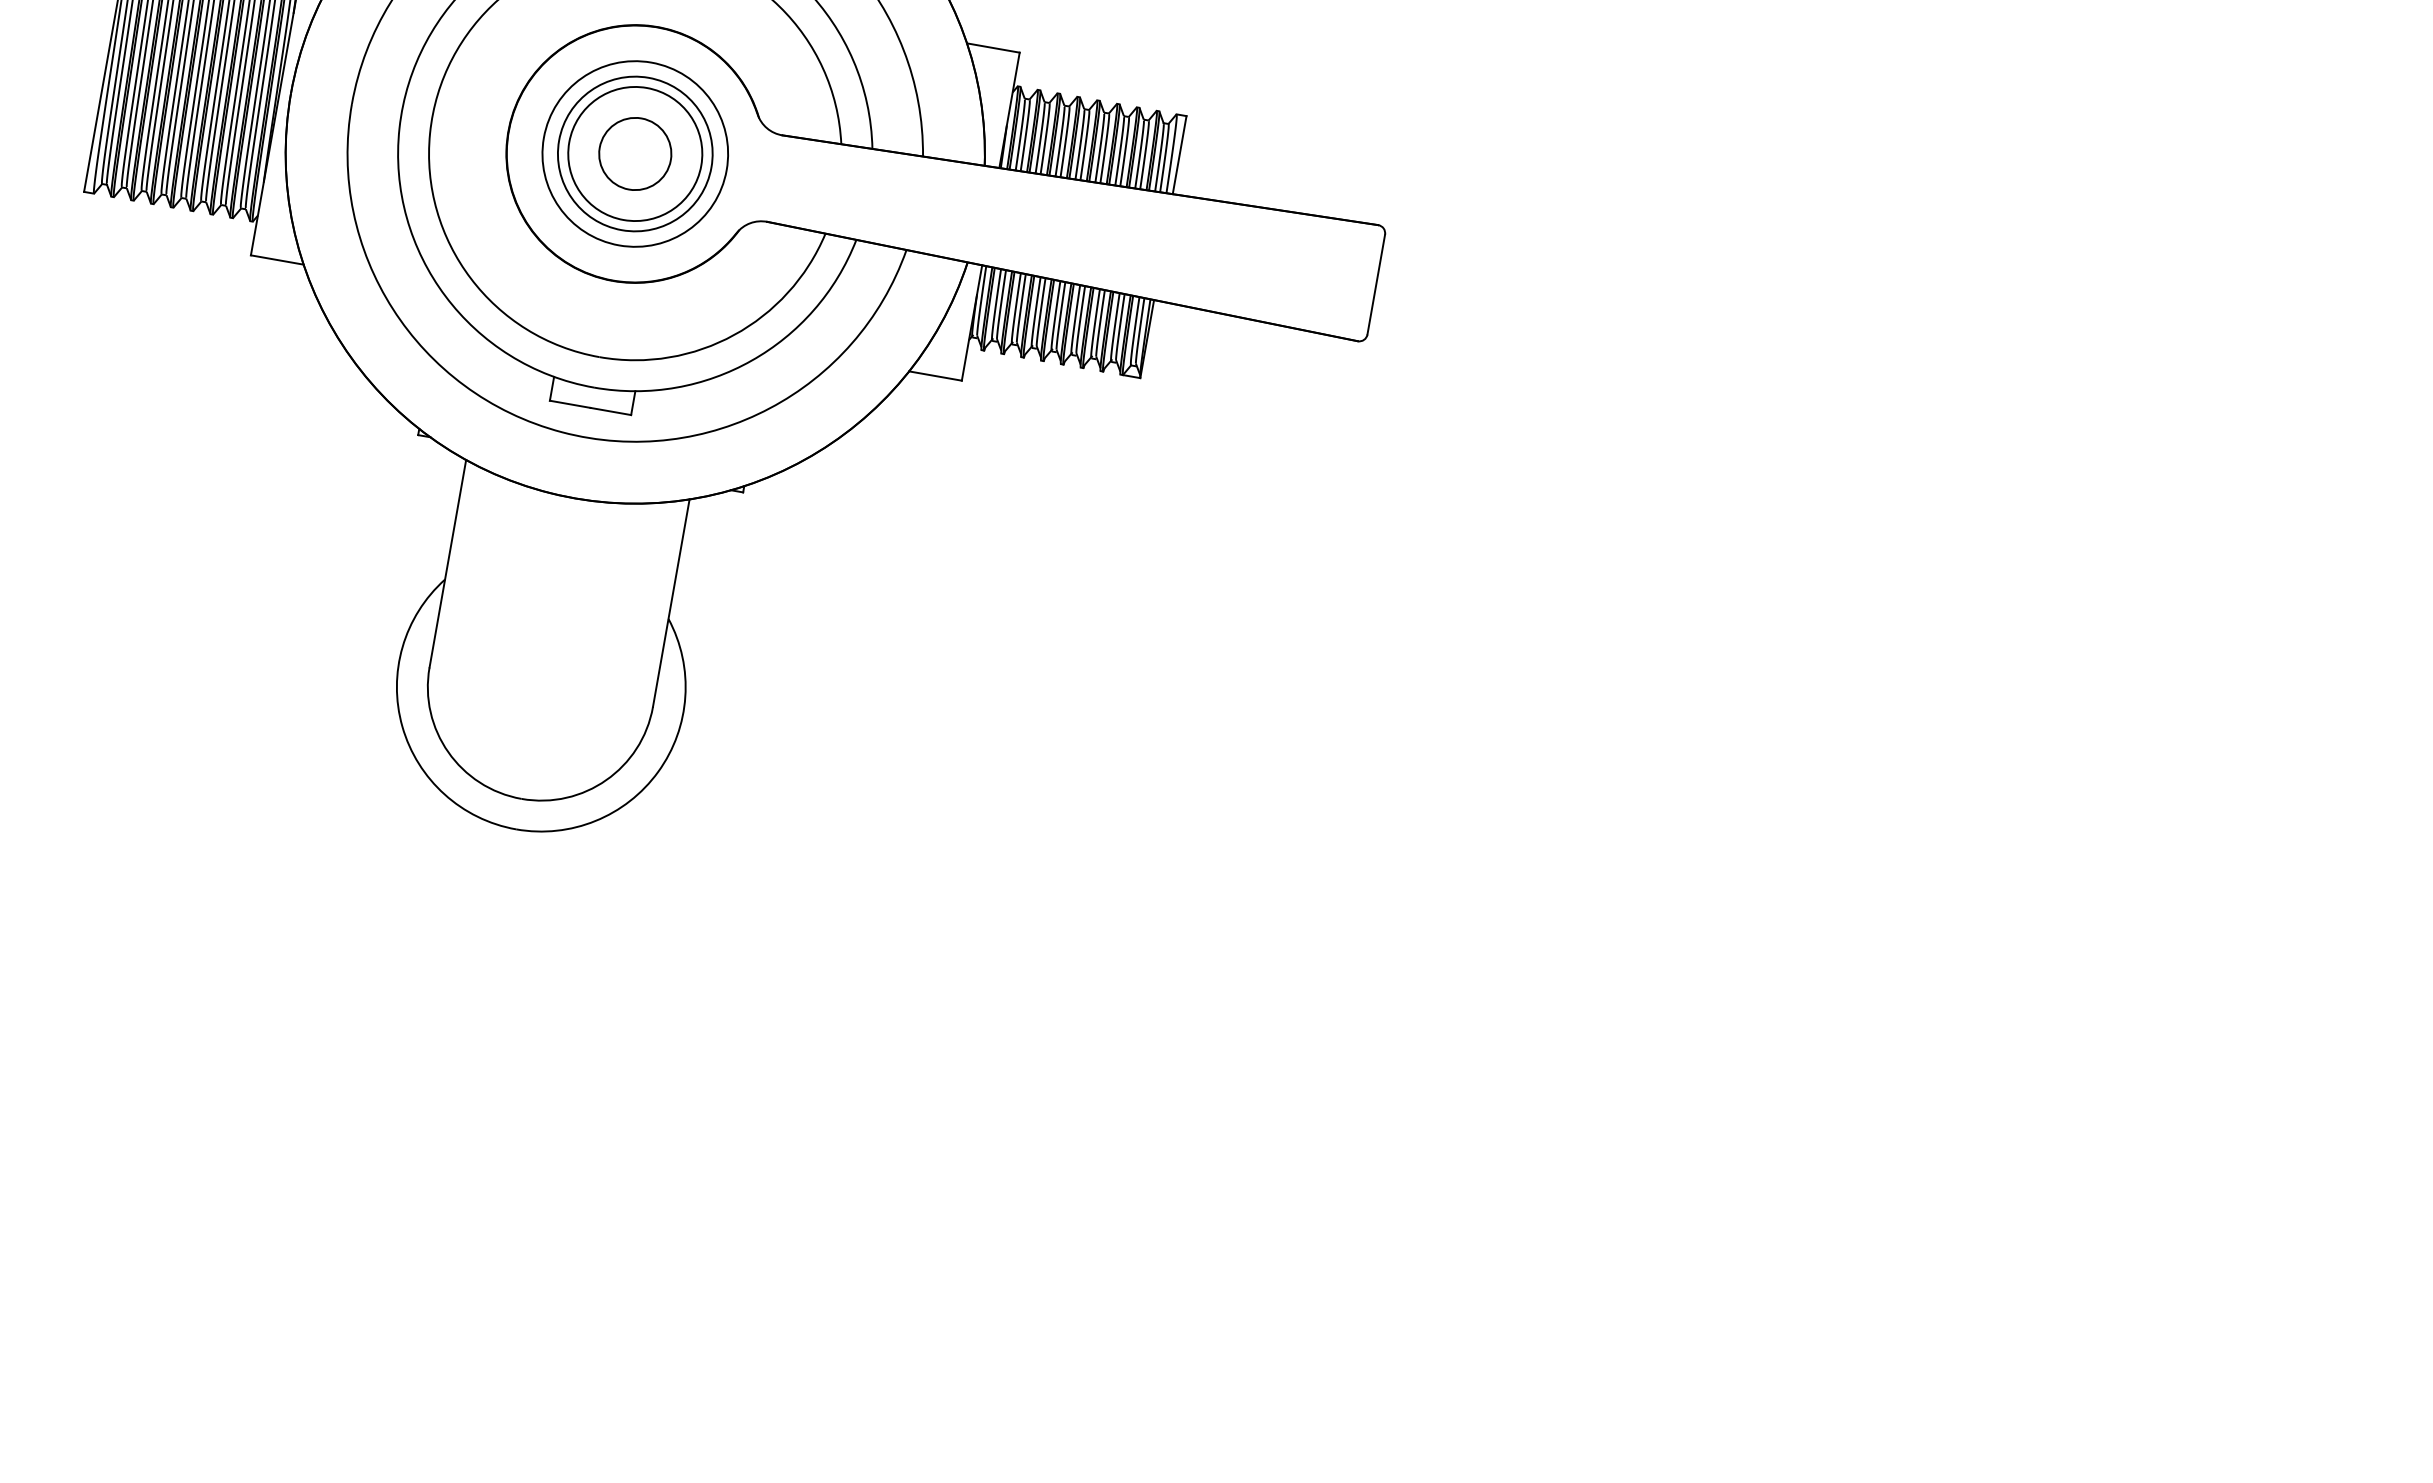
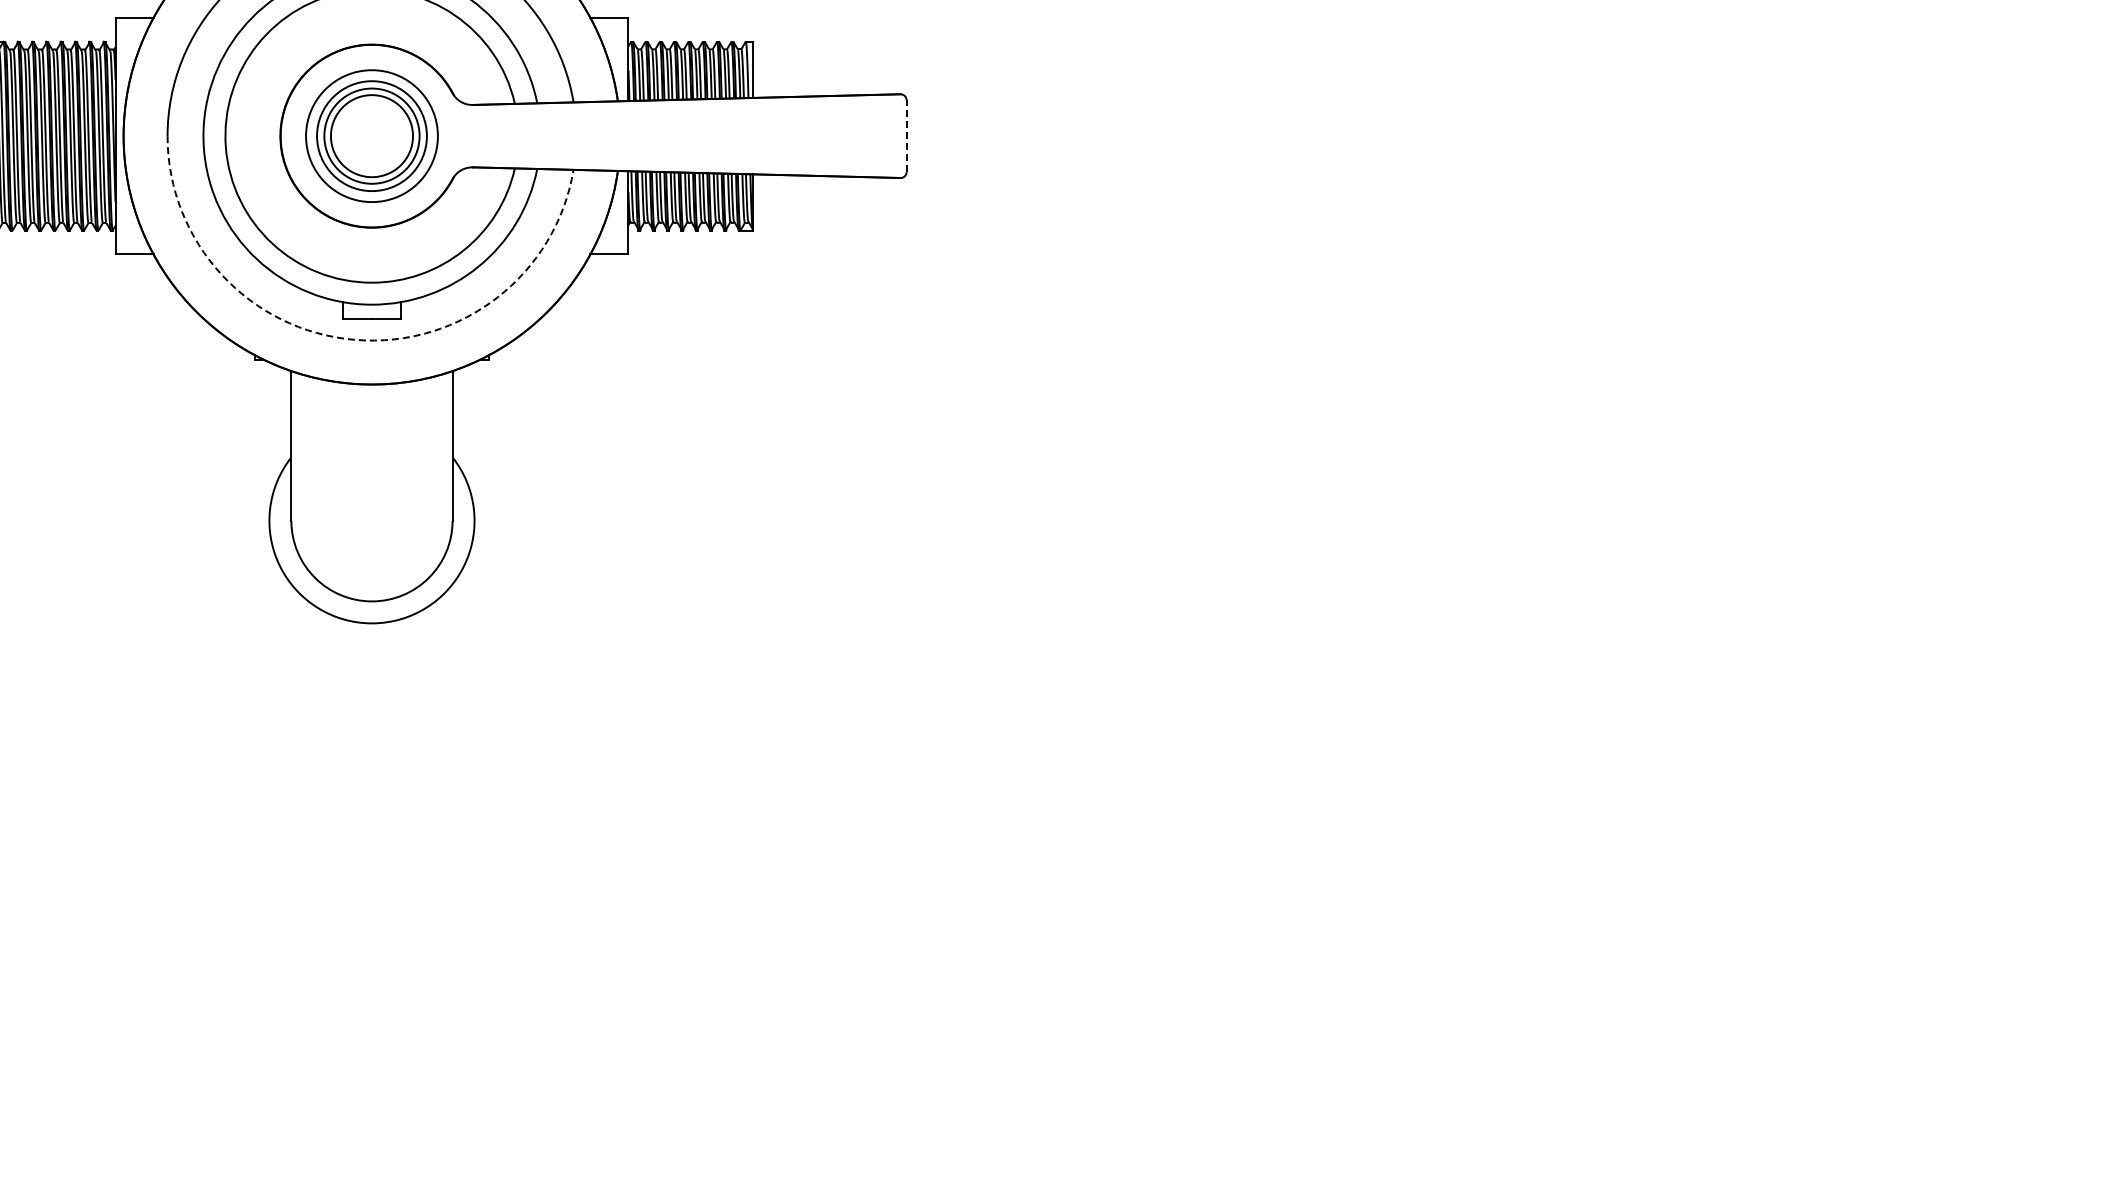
circle: (634, 152) -> (371, 135), size x1.6
line: (1376, 283) -> (906, 135), solid -> dashed
arc: (562, 431) -> (355, 339), solid -> dashed

